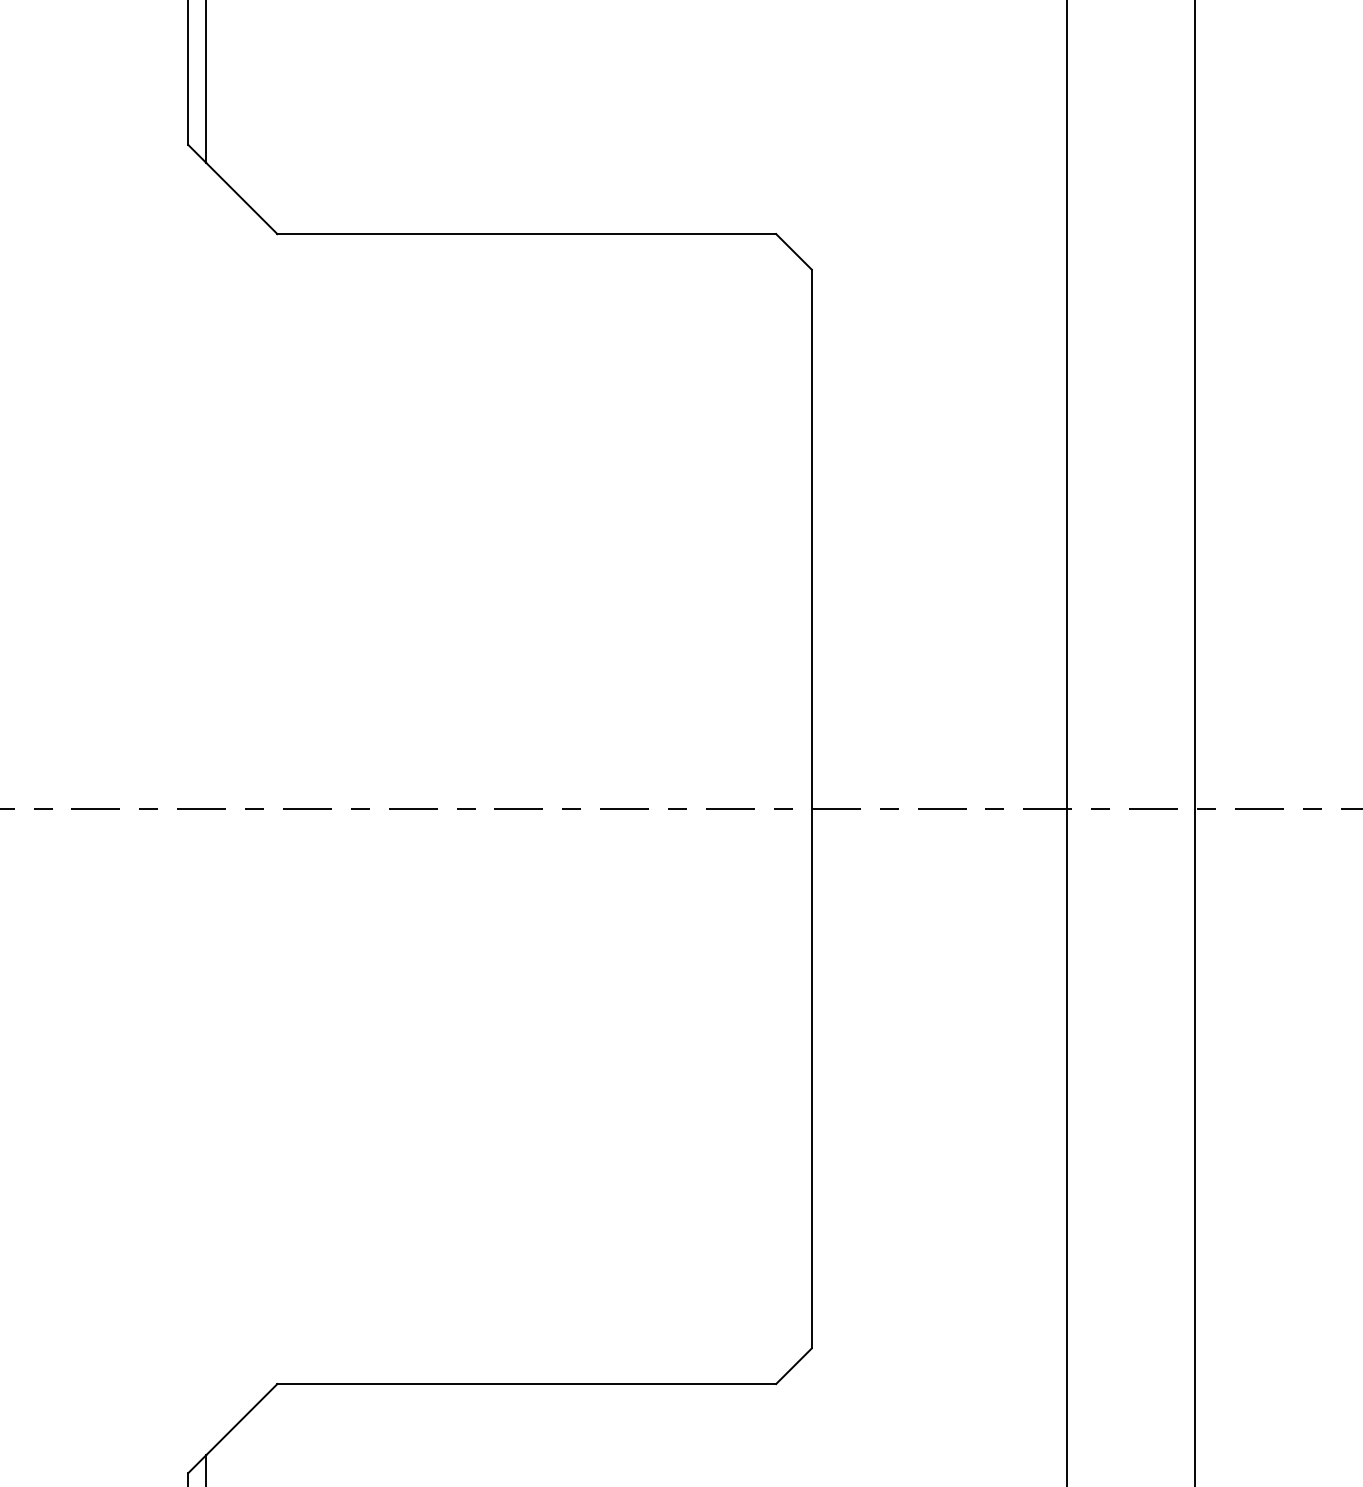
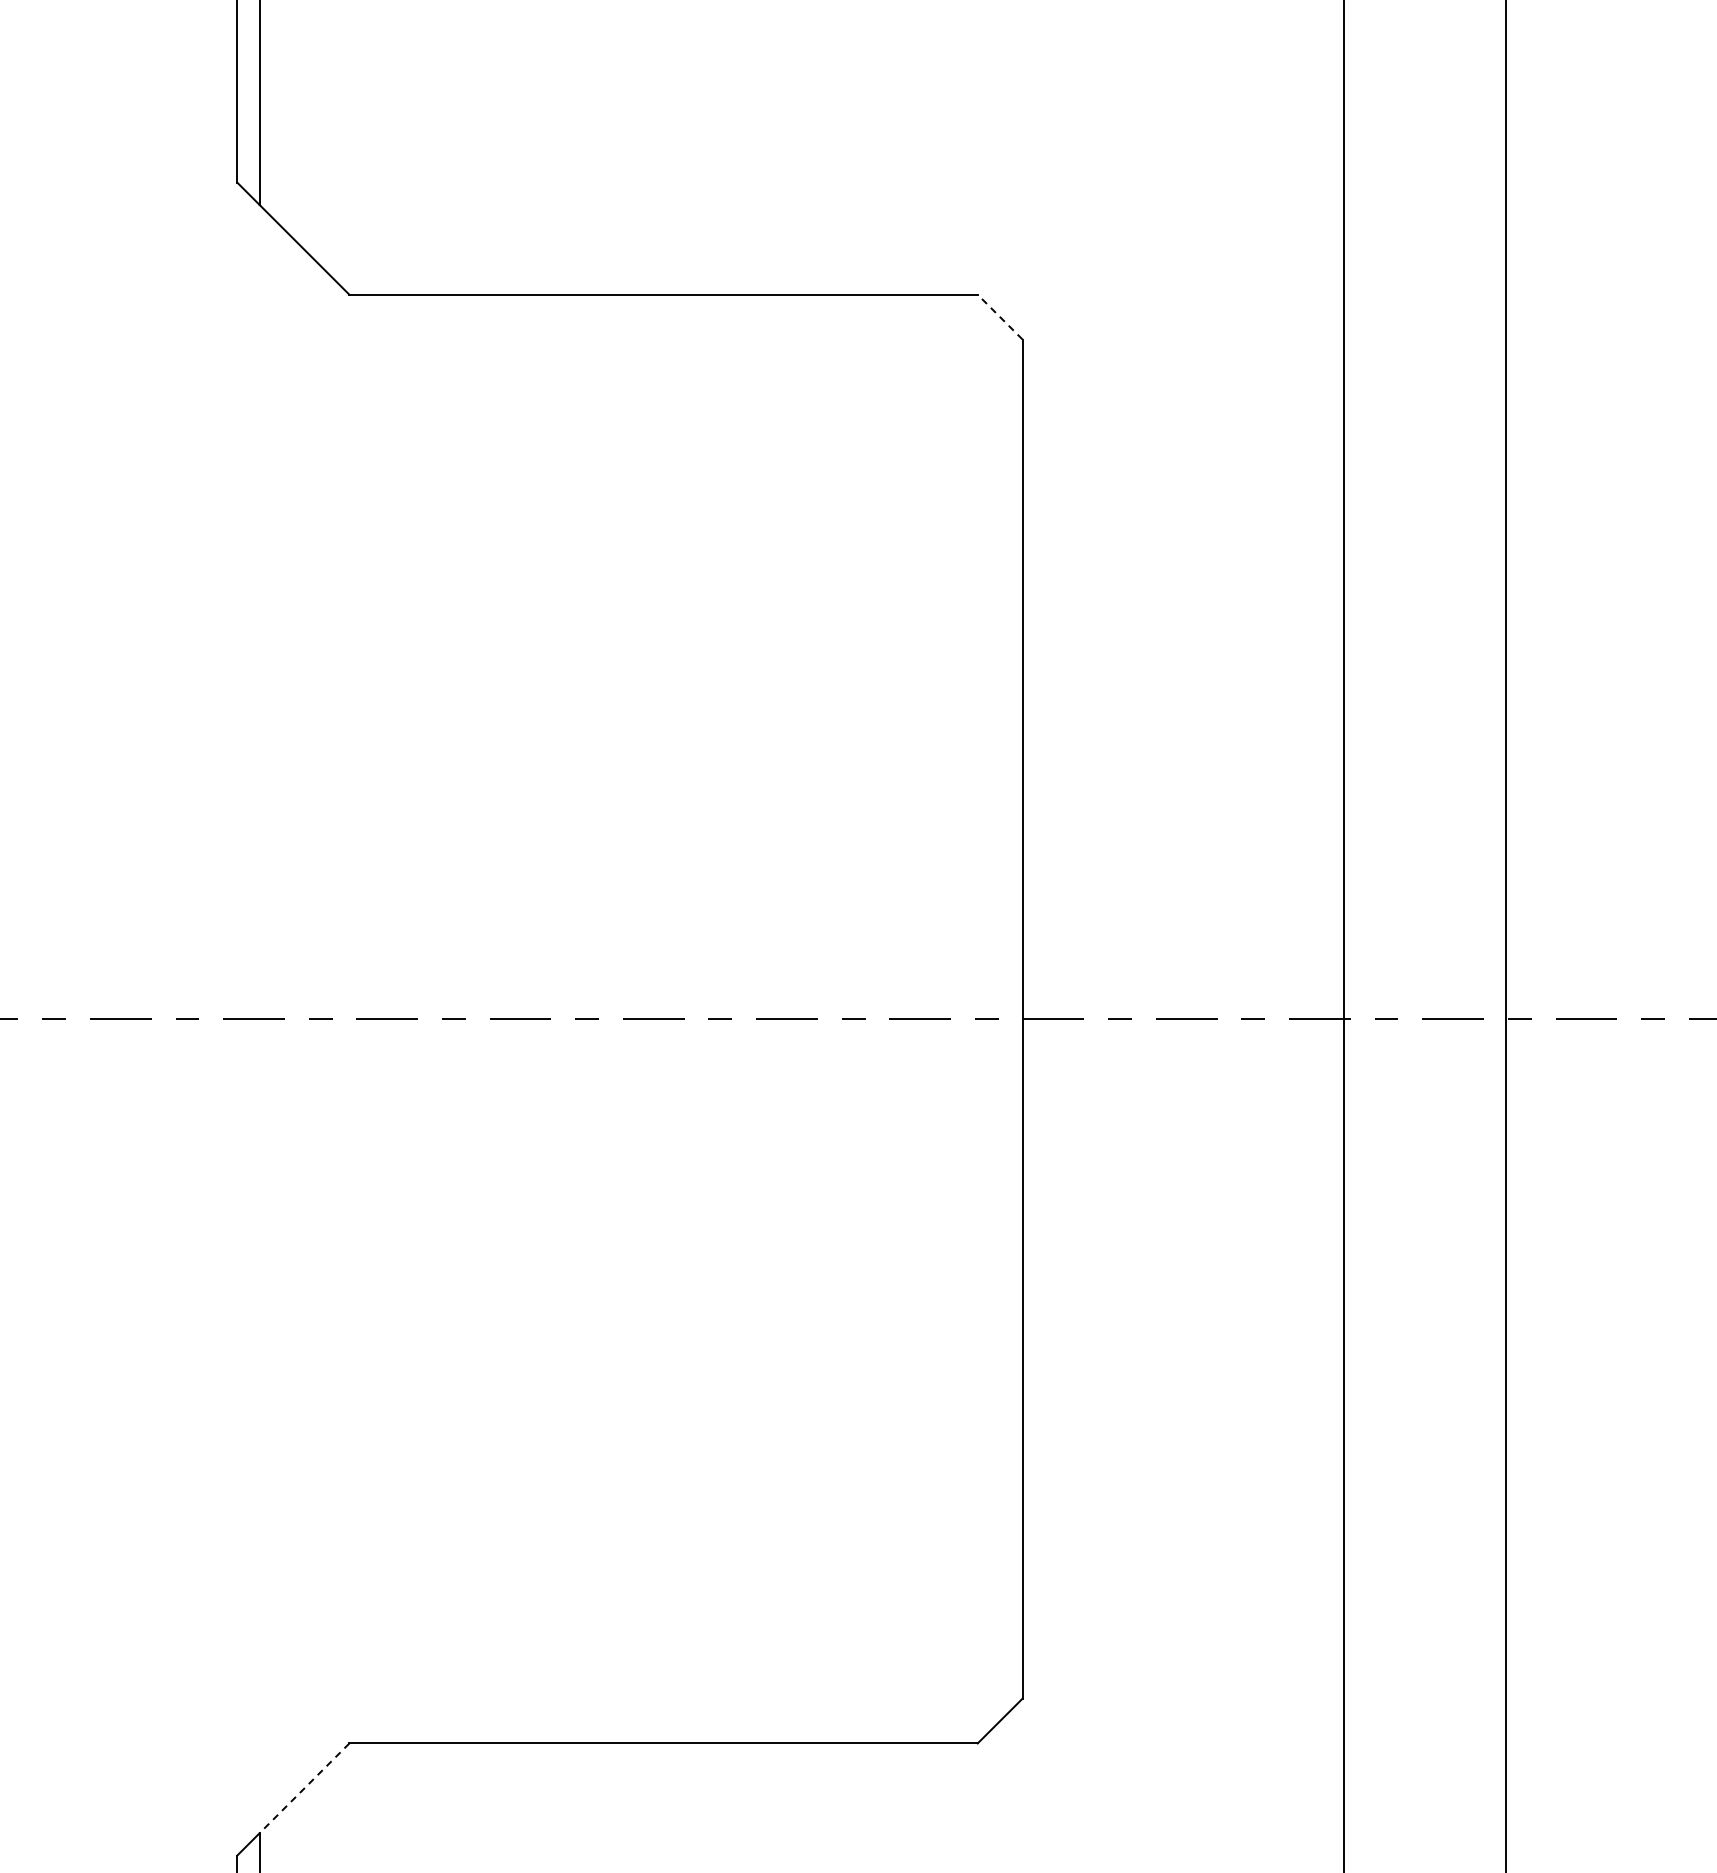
line: (794, 252) -> (1000, 317), solid -> dashed
line: (241, 1419) -> (304, 1788), solid -> dashed

